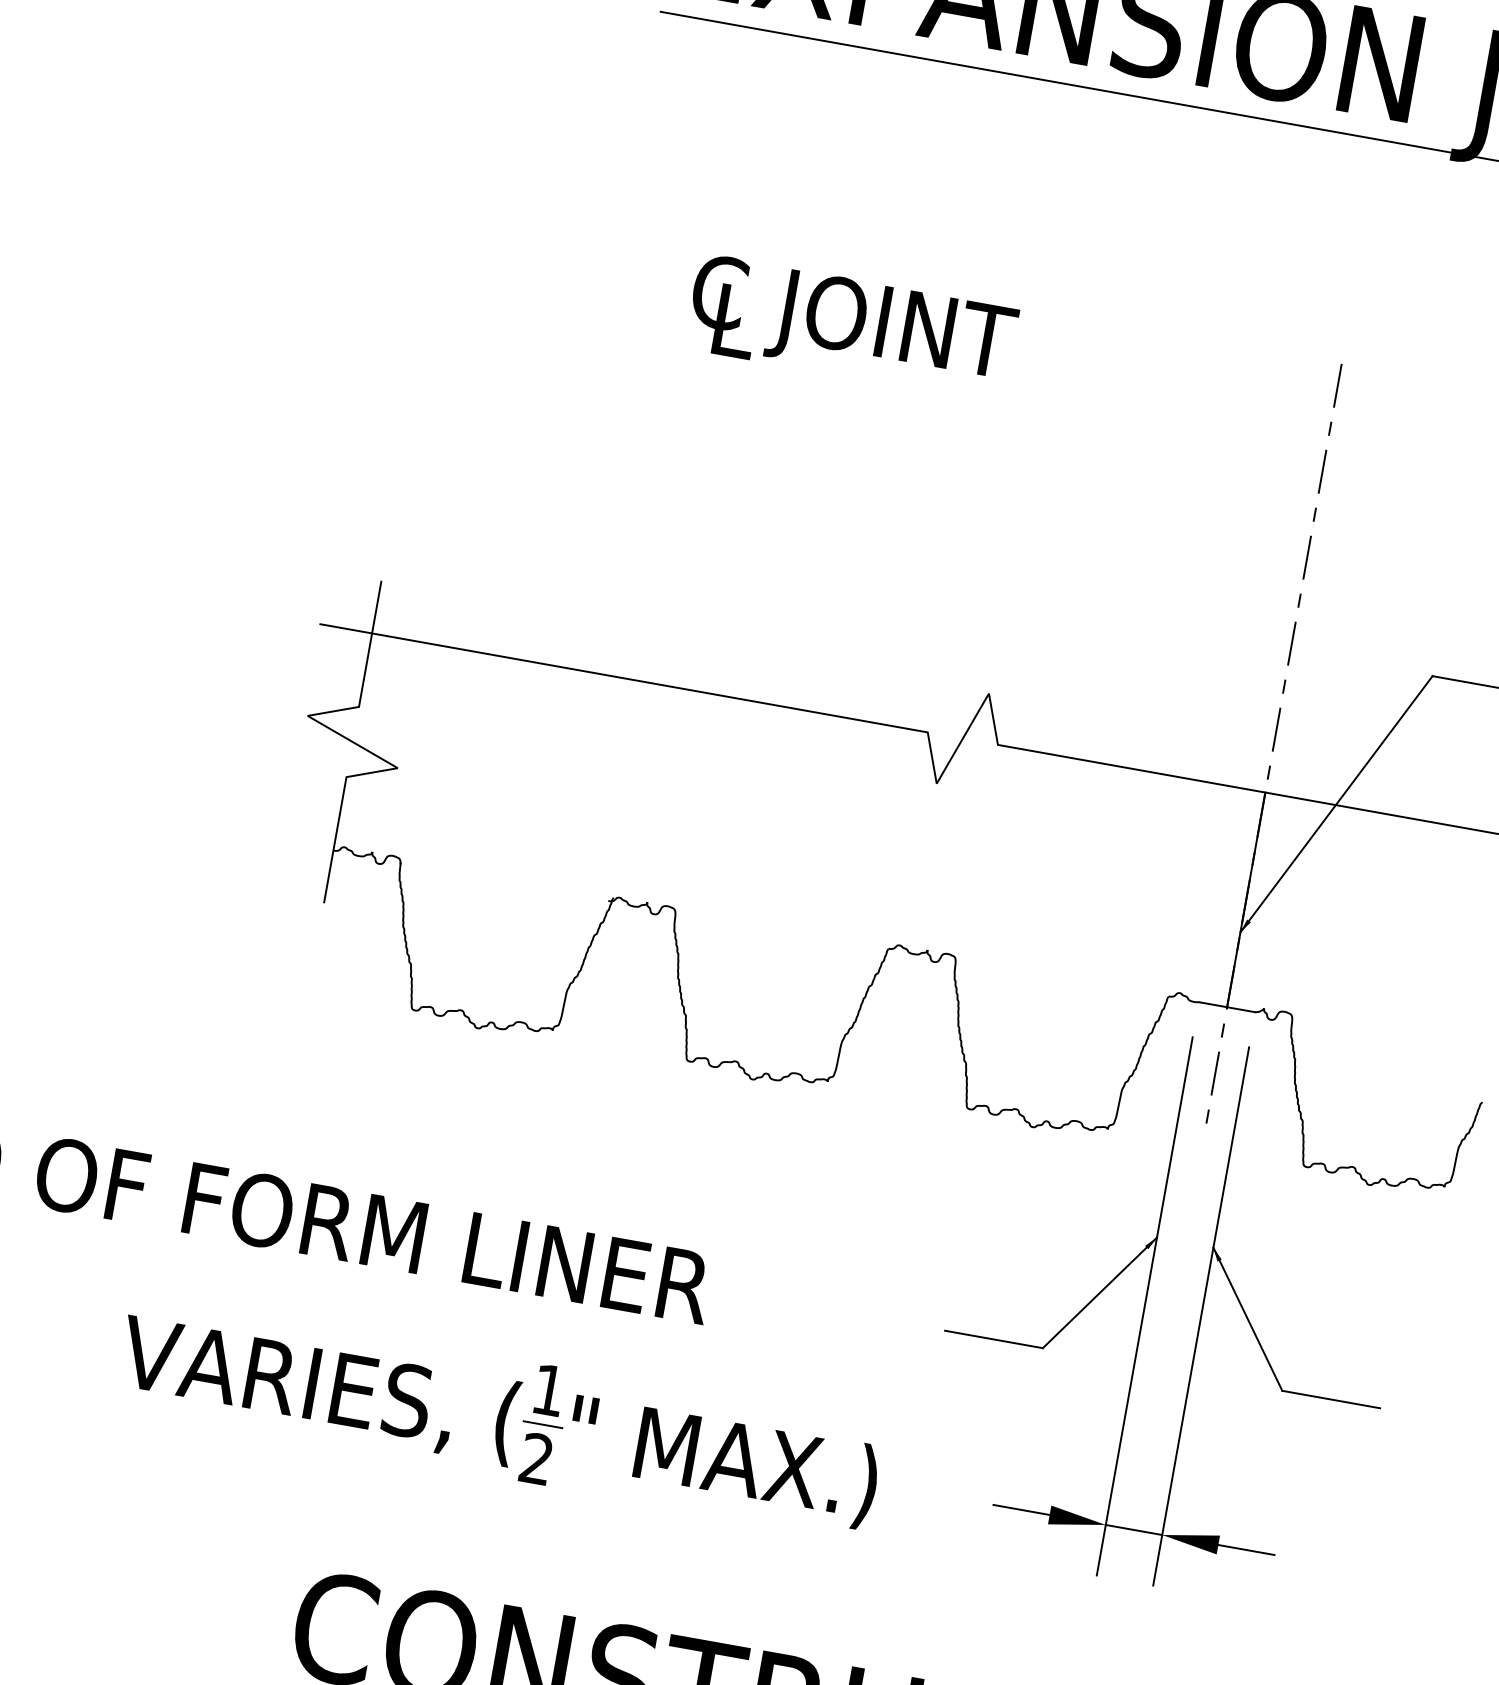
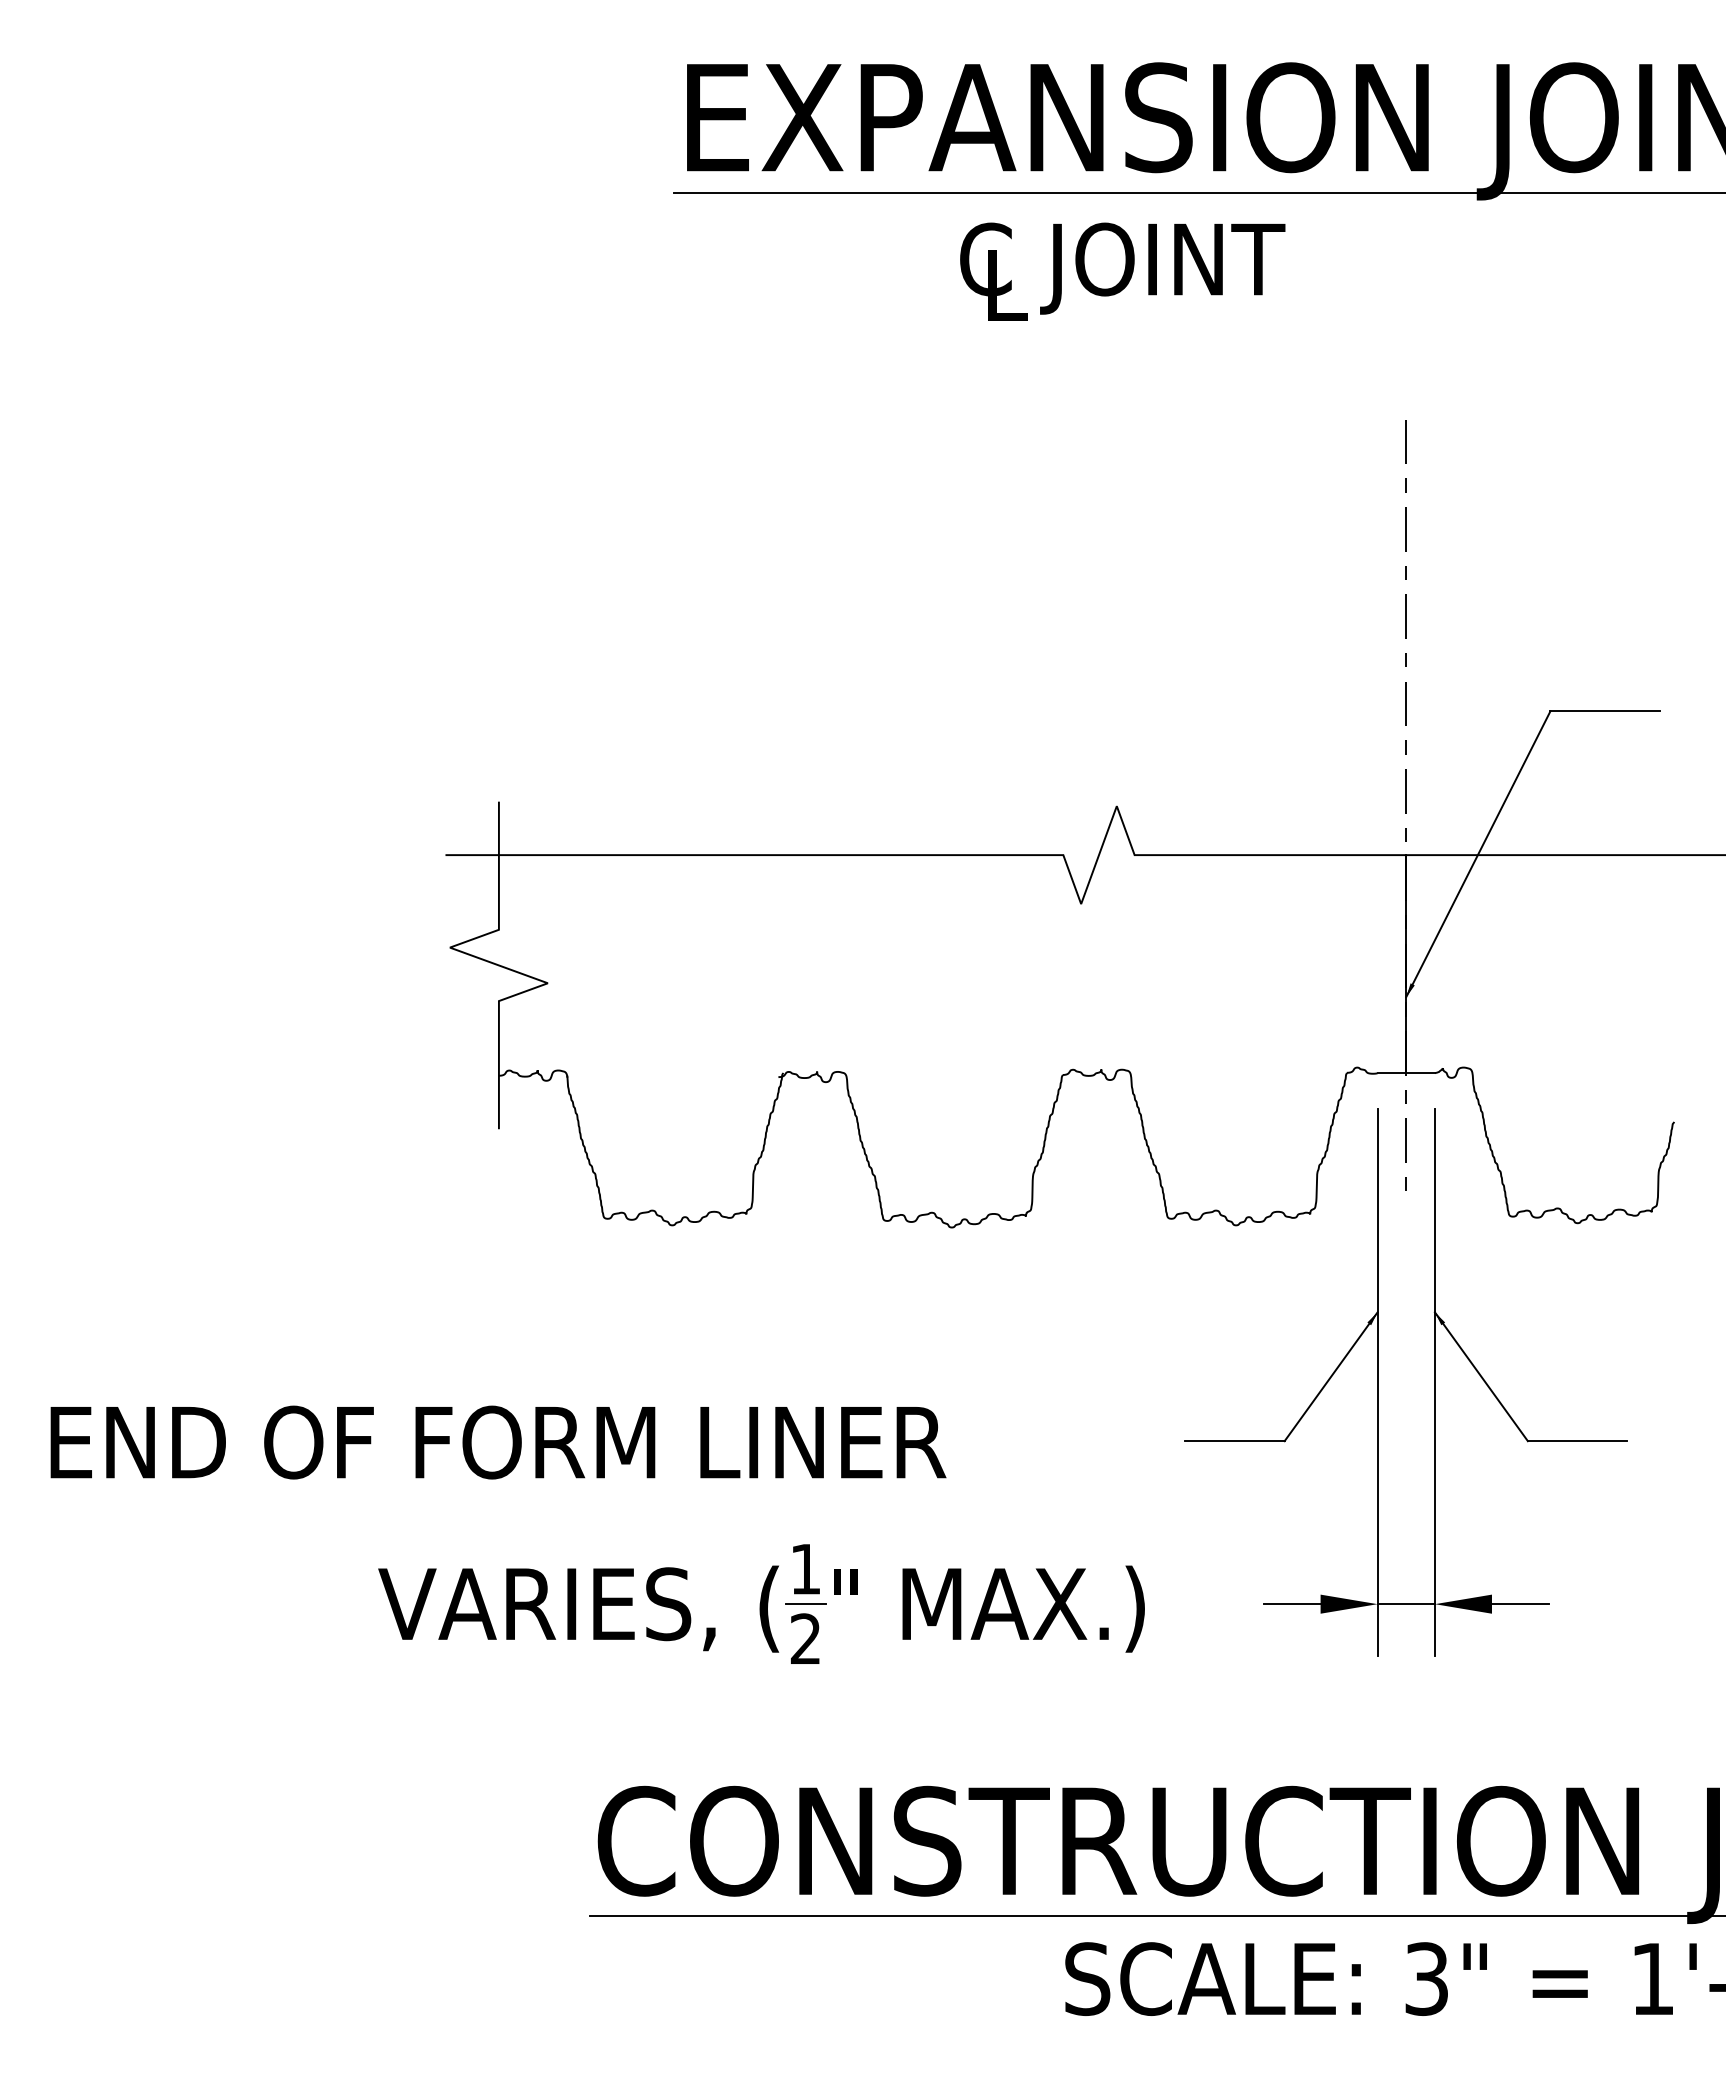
text: (851, 328) -> (1122, 271), moved

